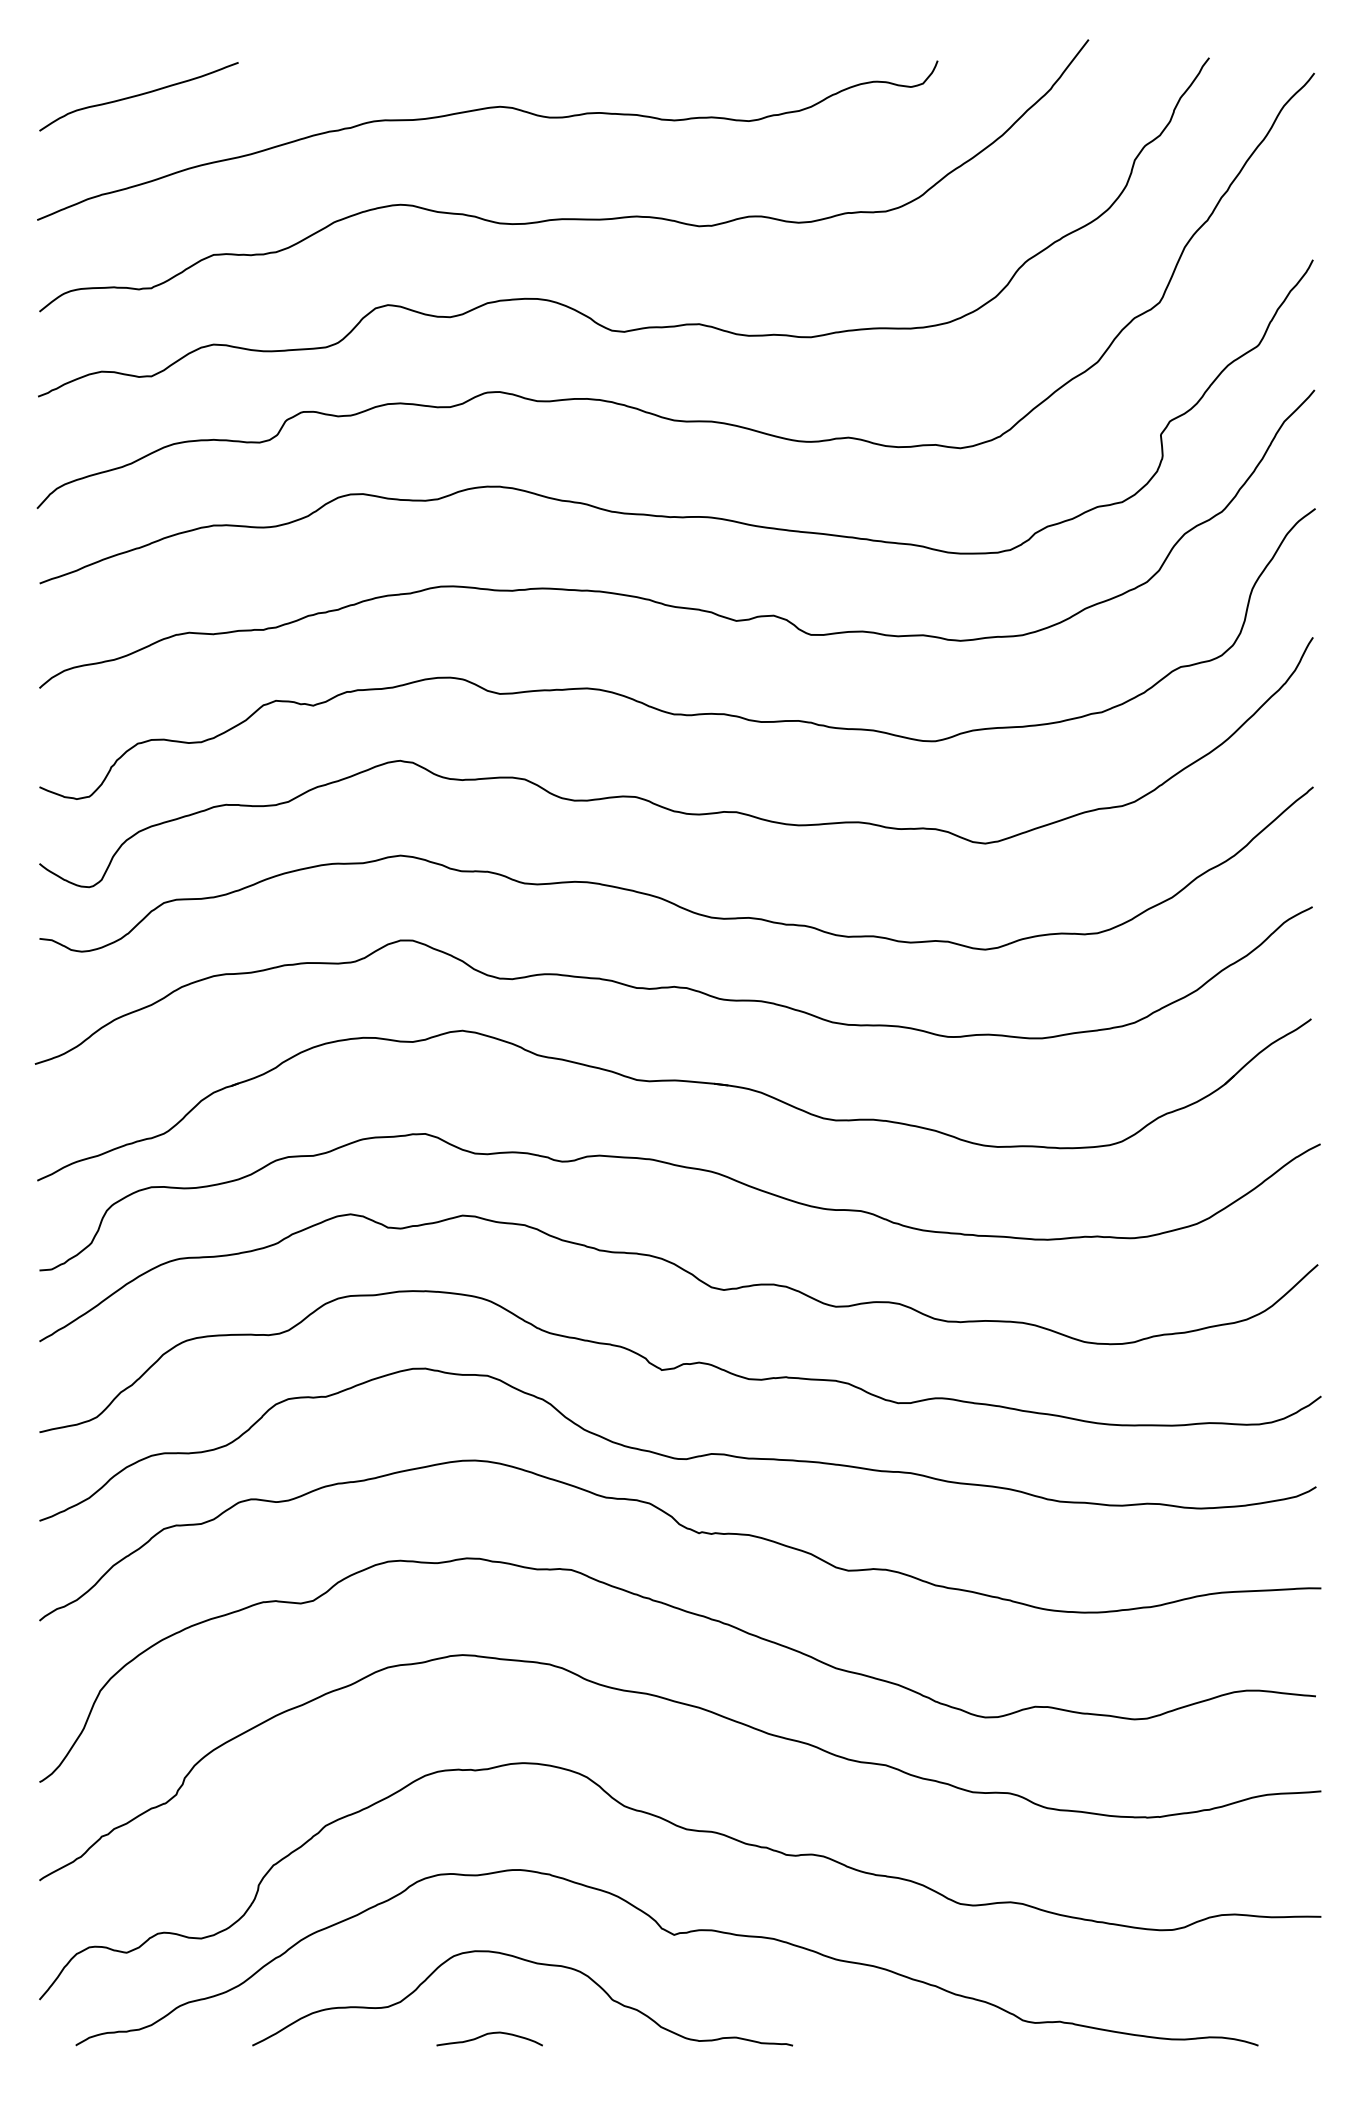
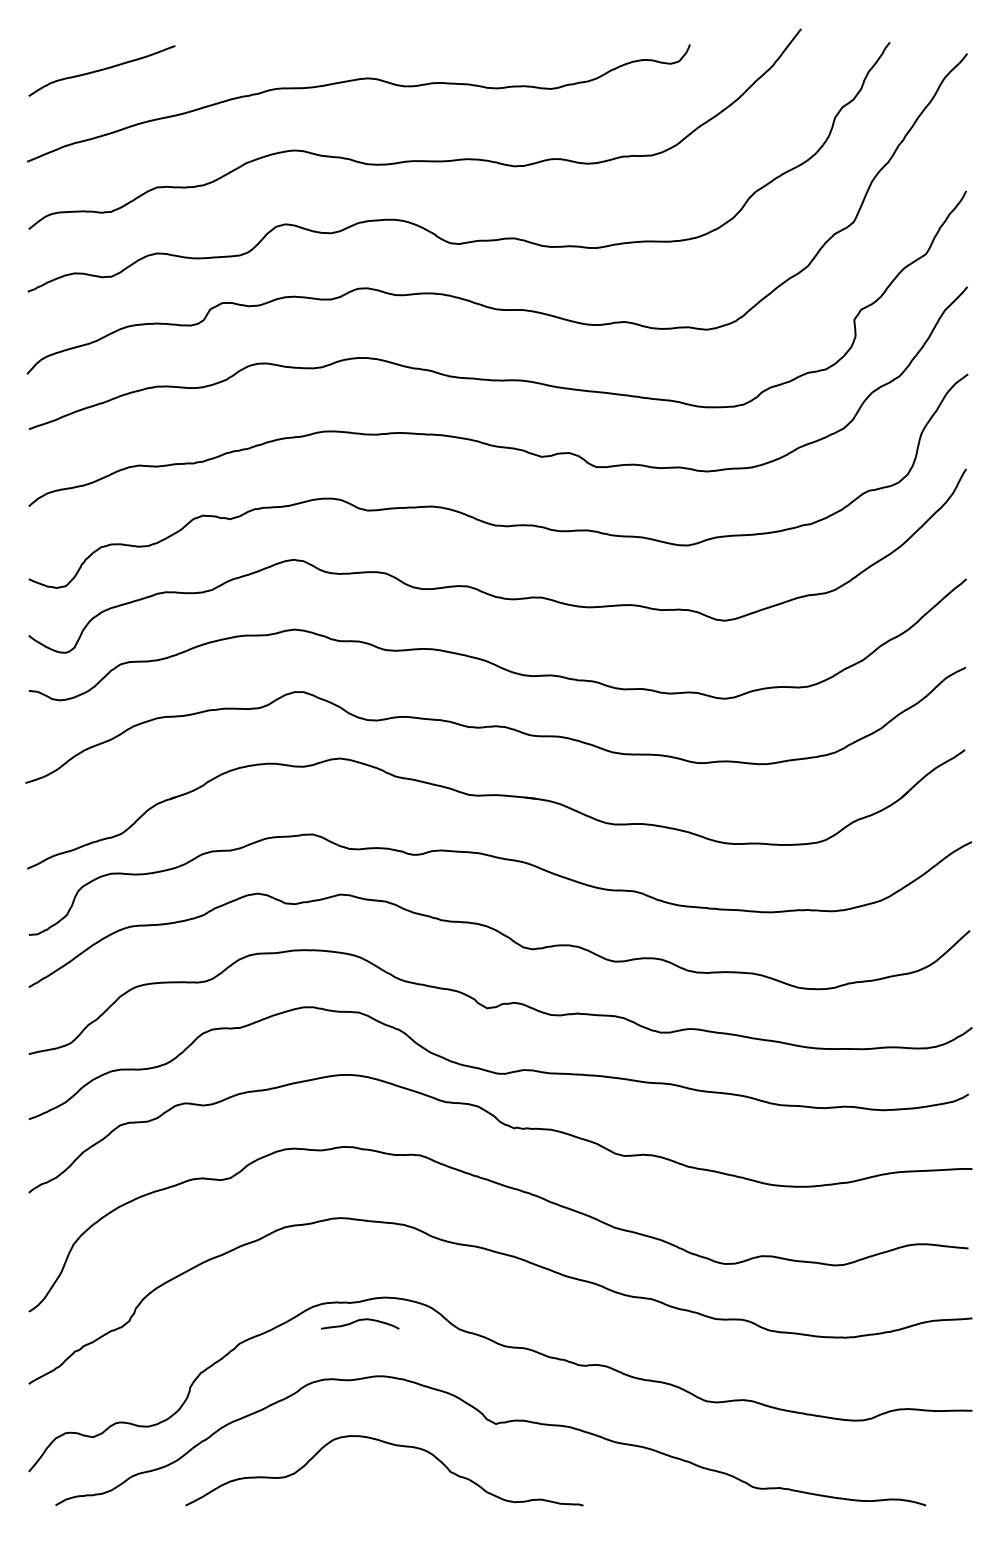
curve: (489, 2034) -> (360, 1320), moved

